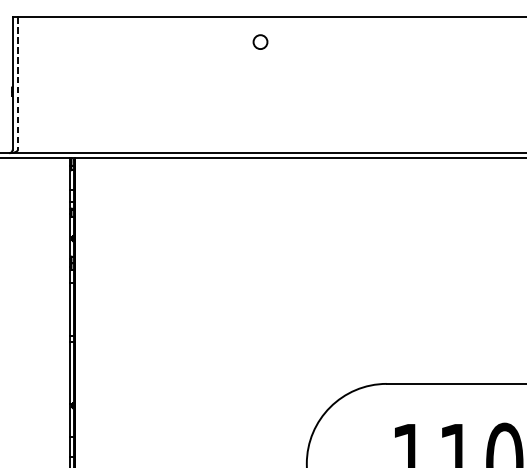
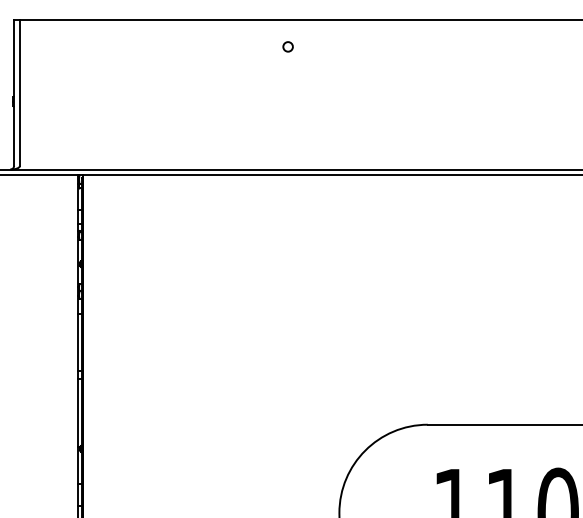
circle: (259, 41) -> (287, 46), size x0.62
line: (18, 84) -> (20, 93), dashed -> solid

